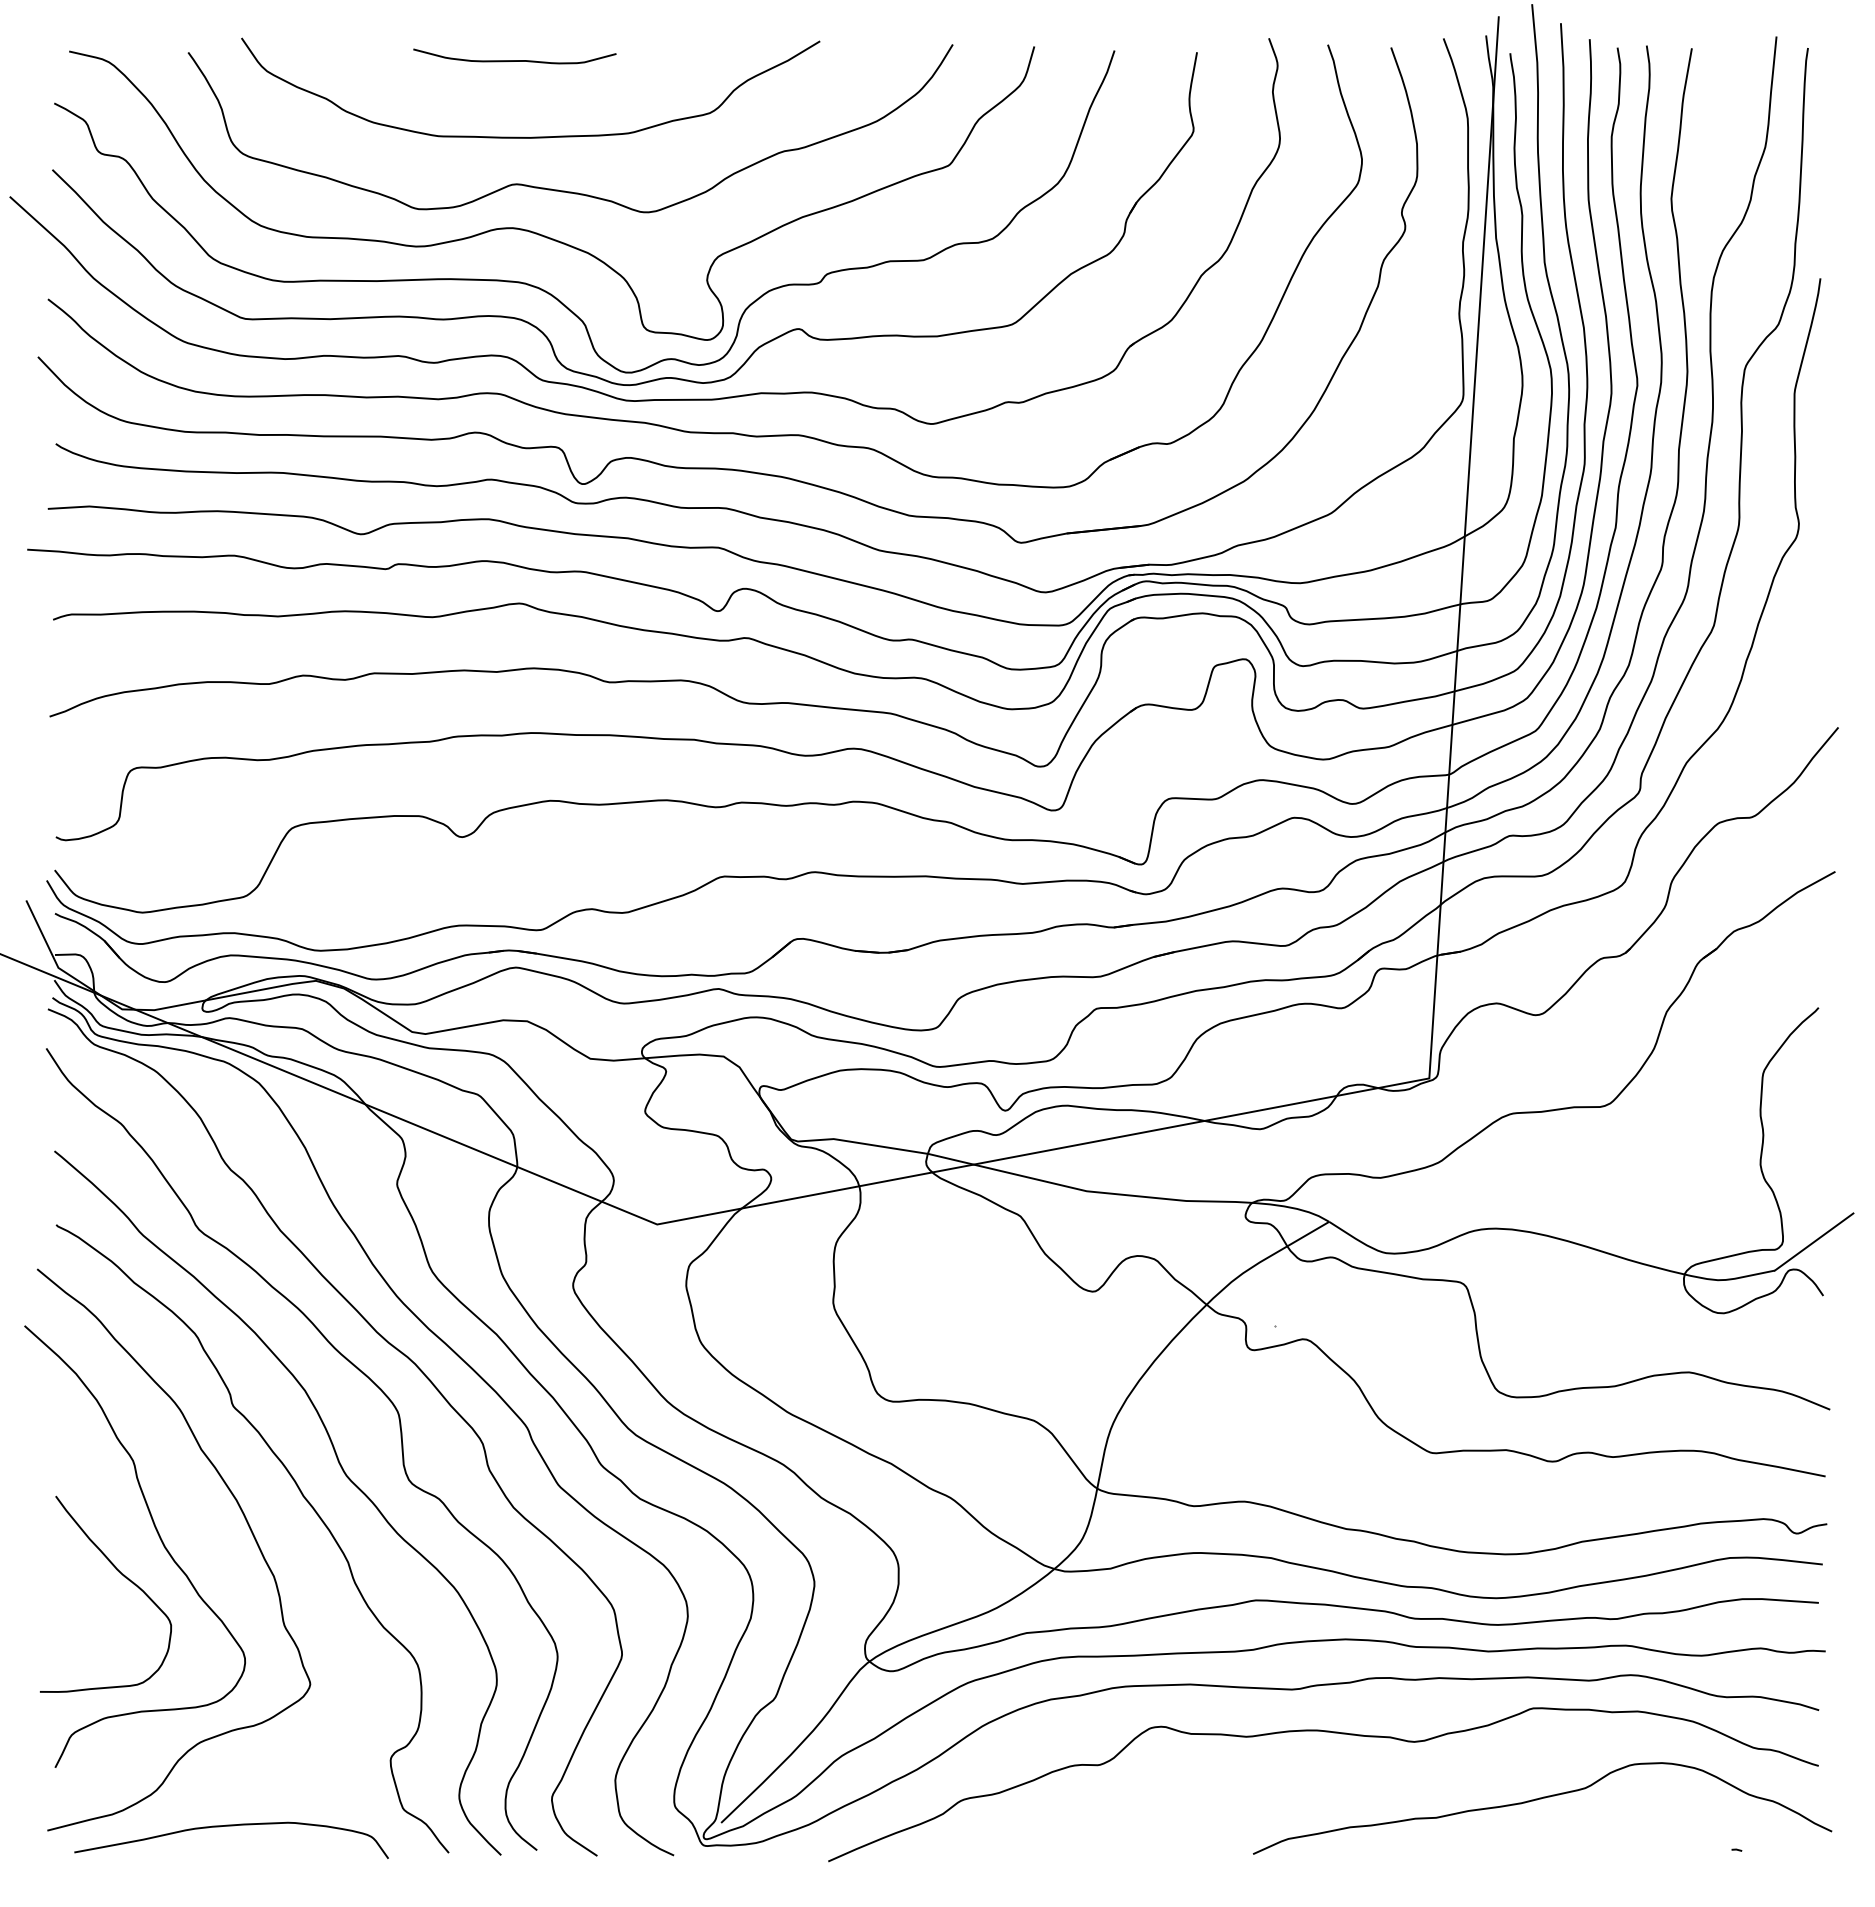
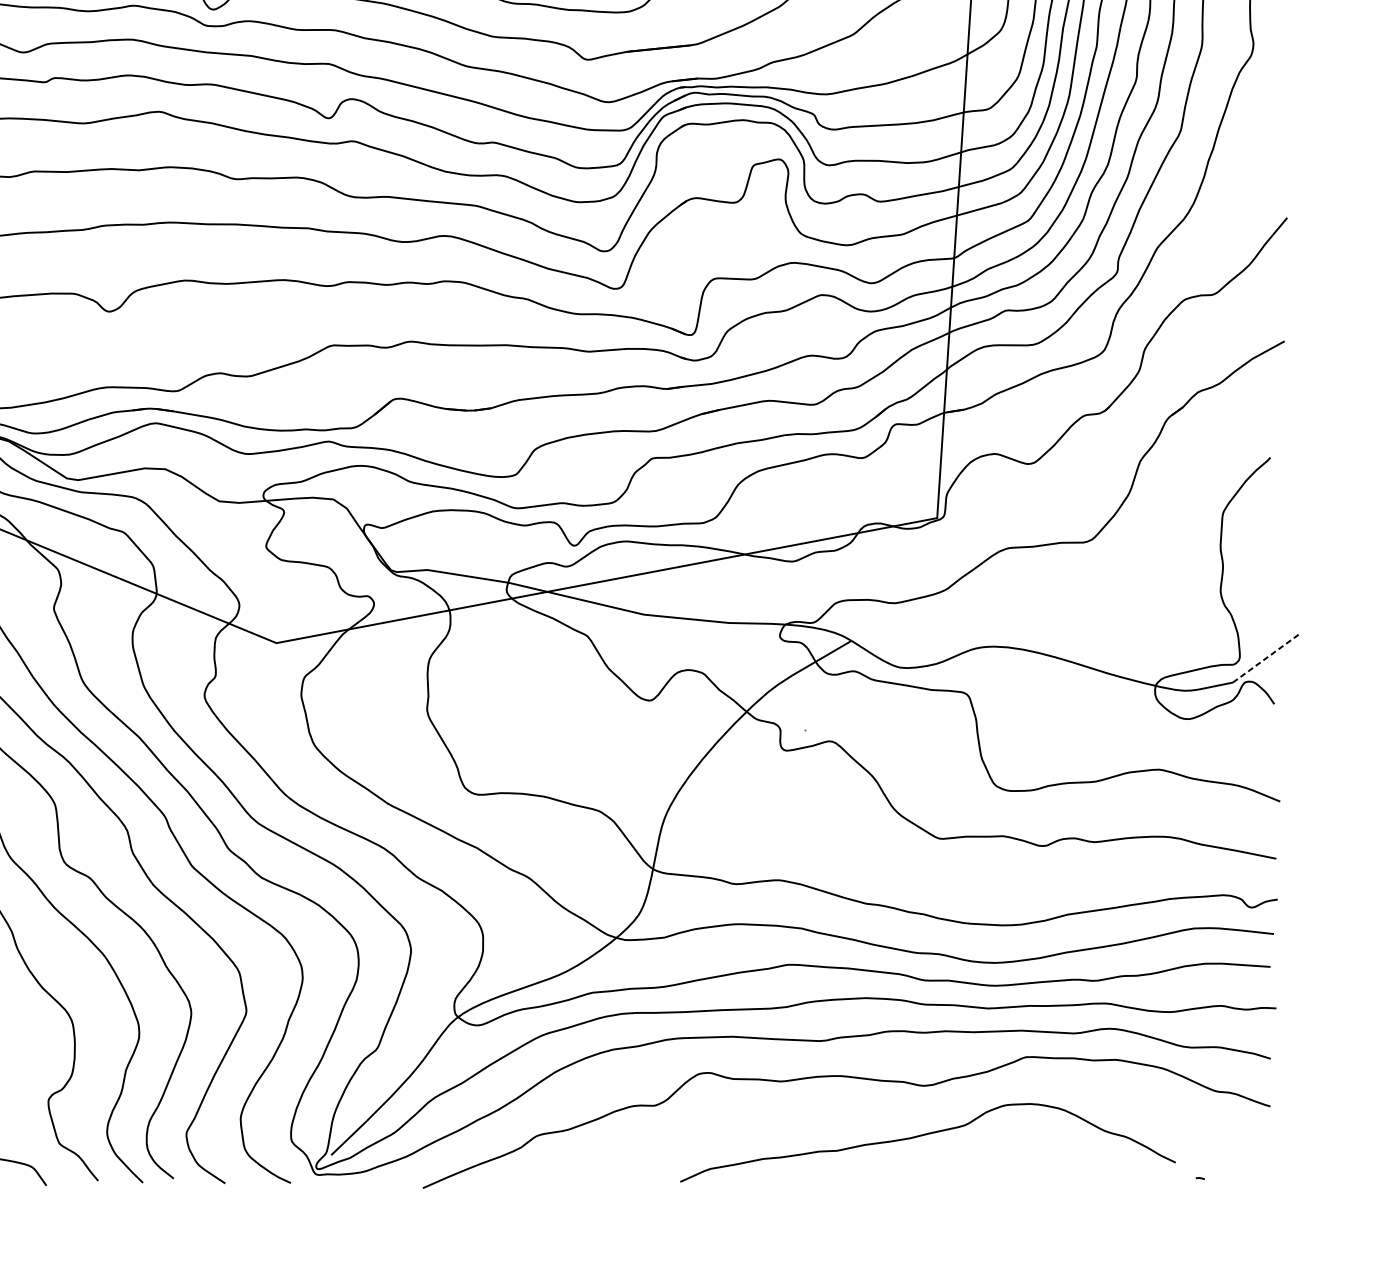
line: (1814, 1242) -> (1266, 658), solid -> dashed
curve: (1541, 1799) -> (927, 1135), moved

